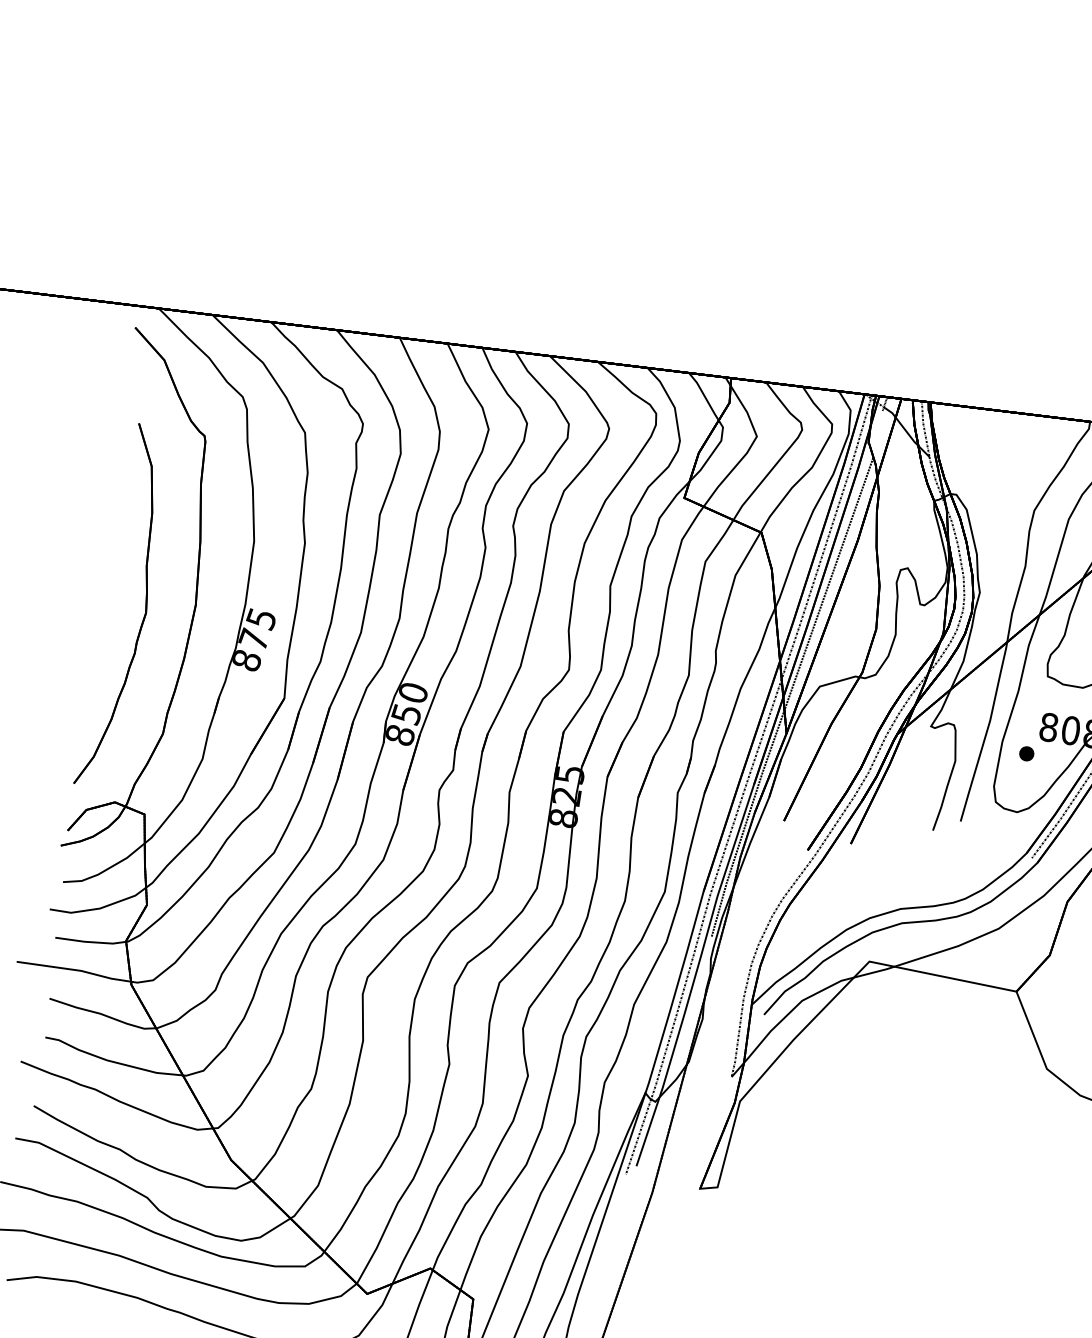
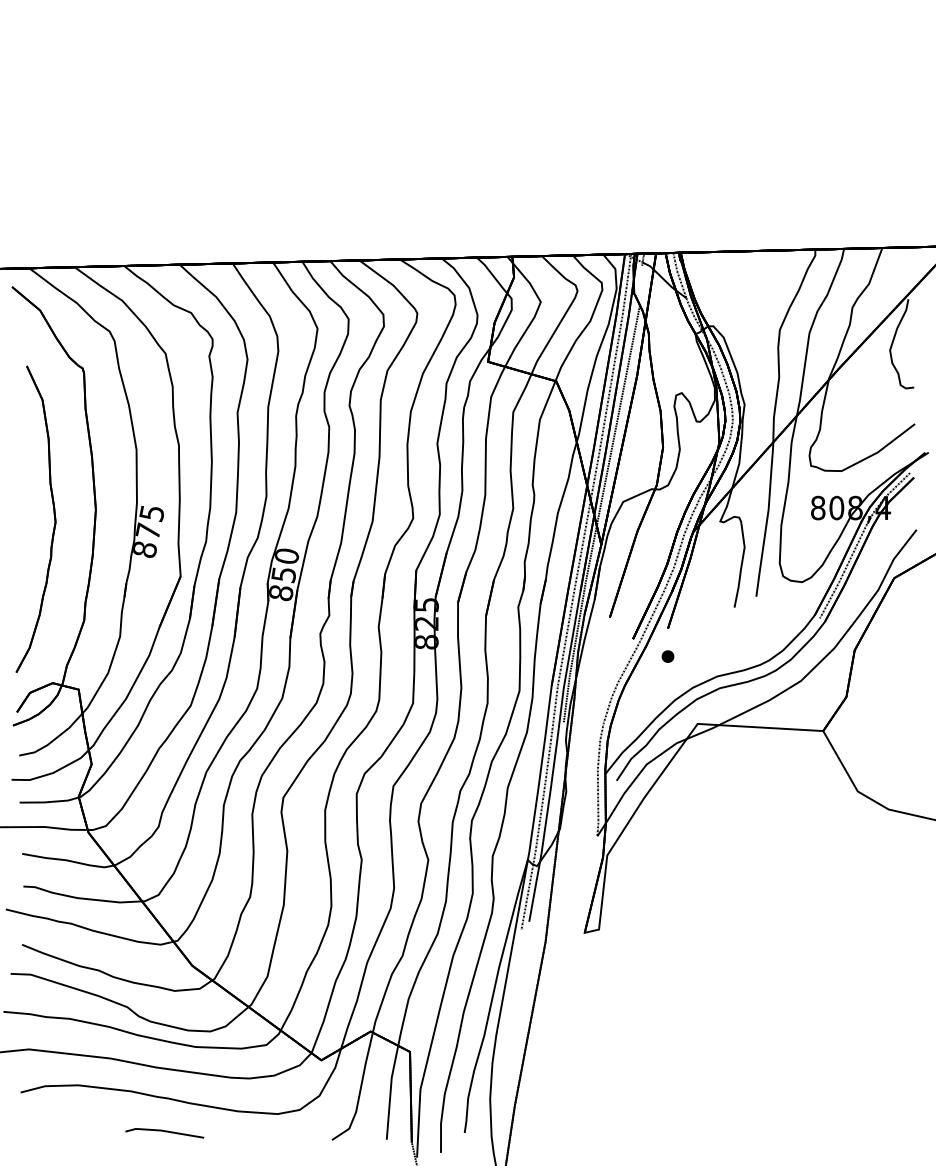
part: (1026, 753) -> (667, 656), moved

